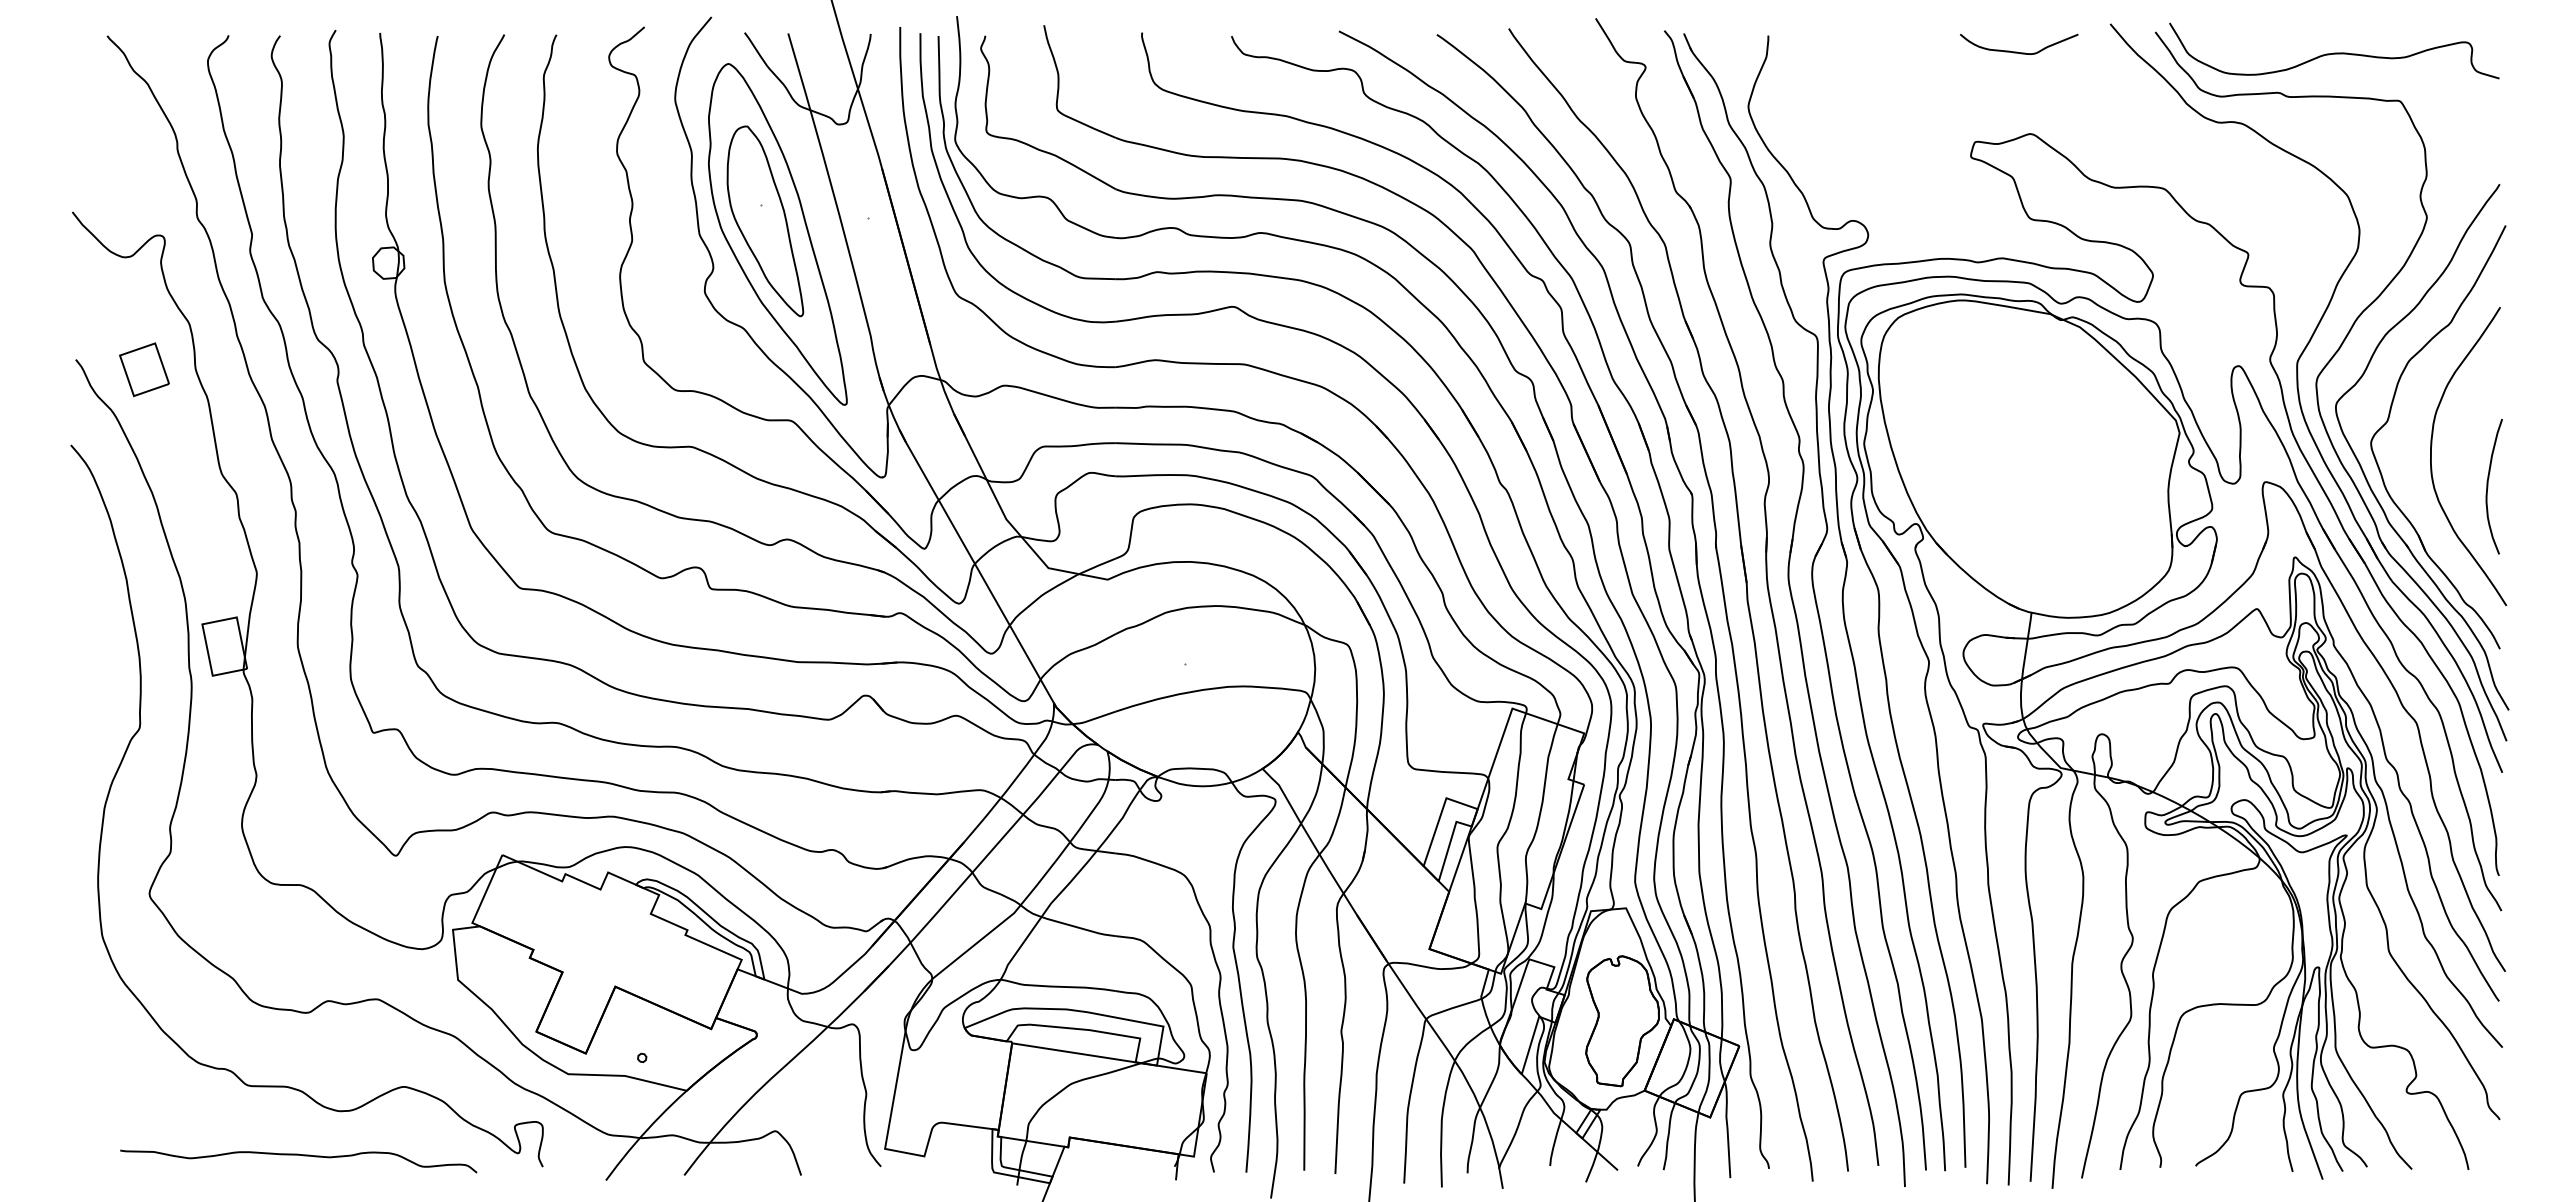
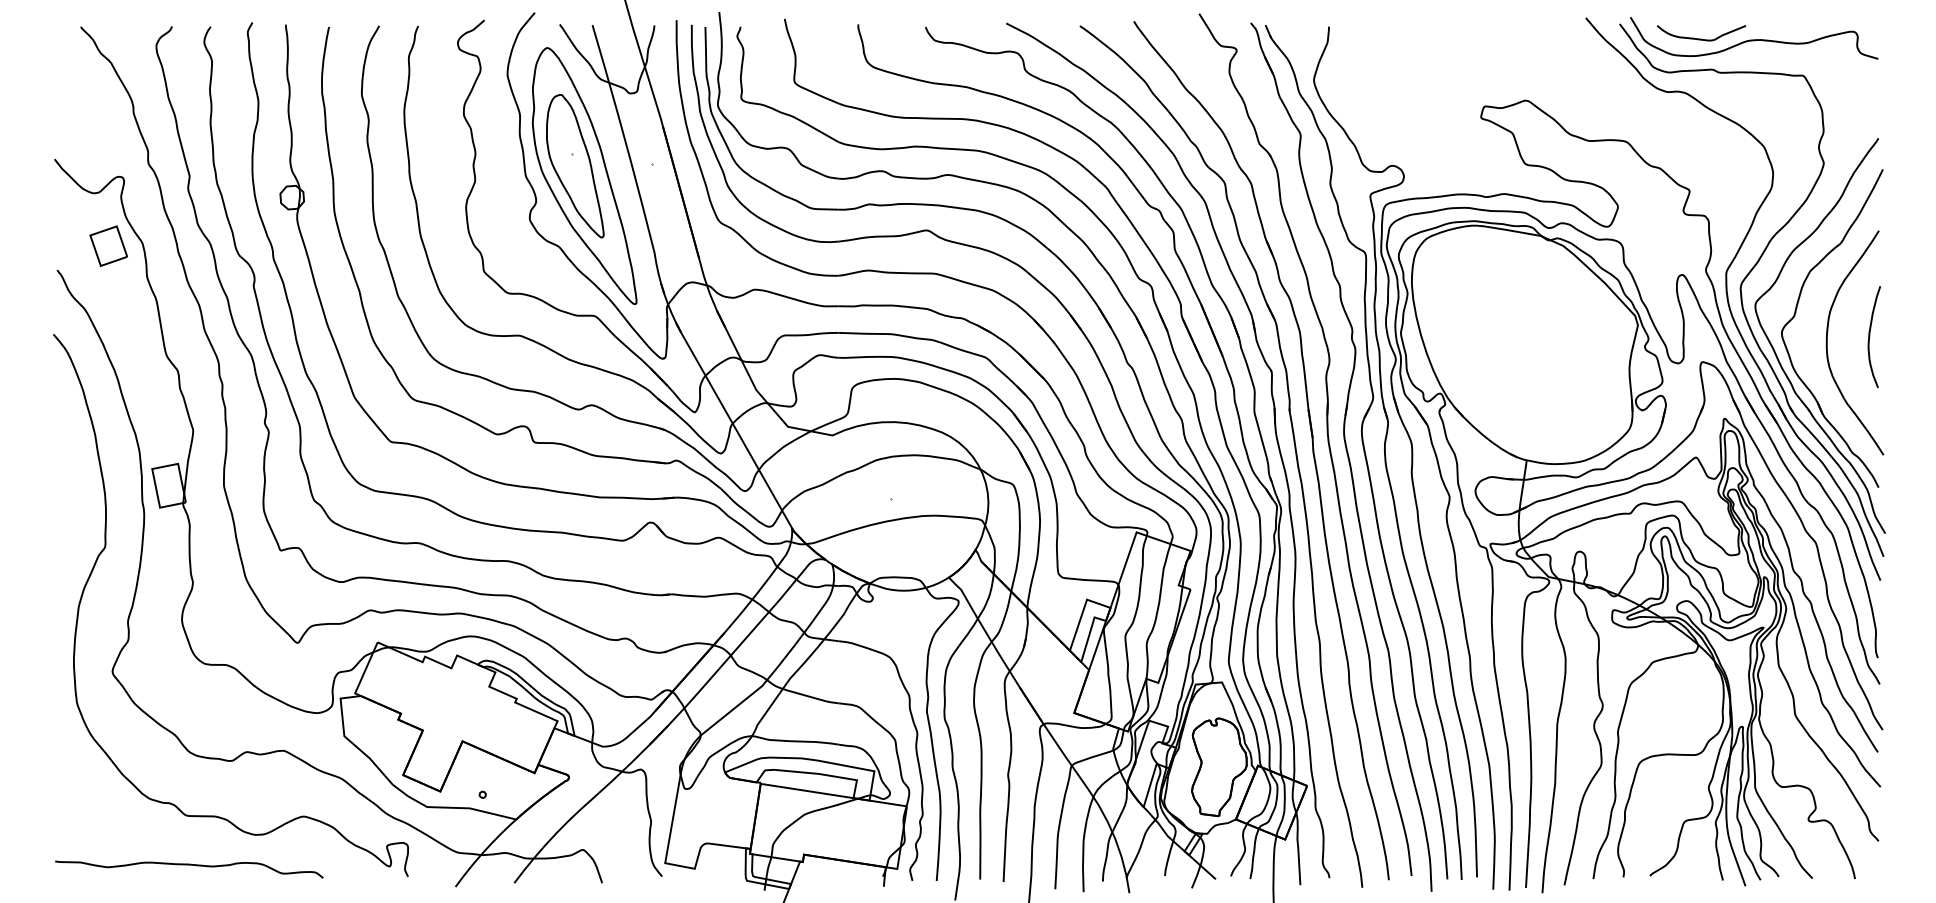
curve: (2017, 51) -> (1700, 38), moved
part: (144, 369) -> (108, 245), moved
curve: (2488, 486) -> (1870, 336), moved
curve: (298, 1155) -> (189, 865), moved

